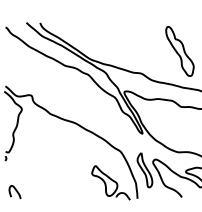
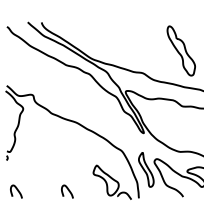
curve: (67, 191) -> (68, 191), added

